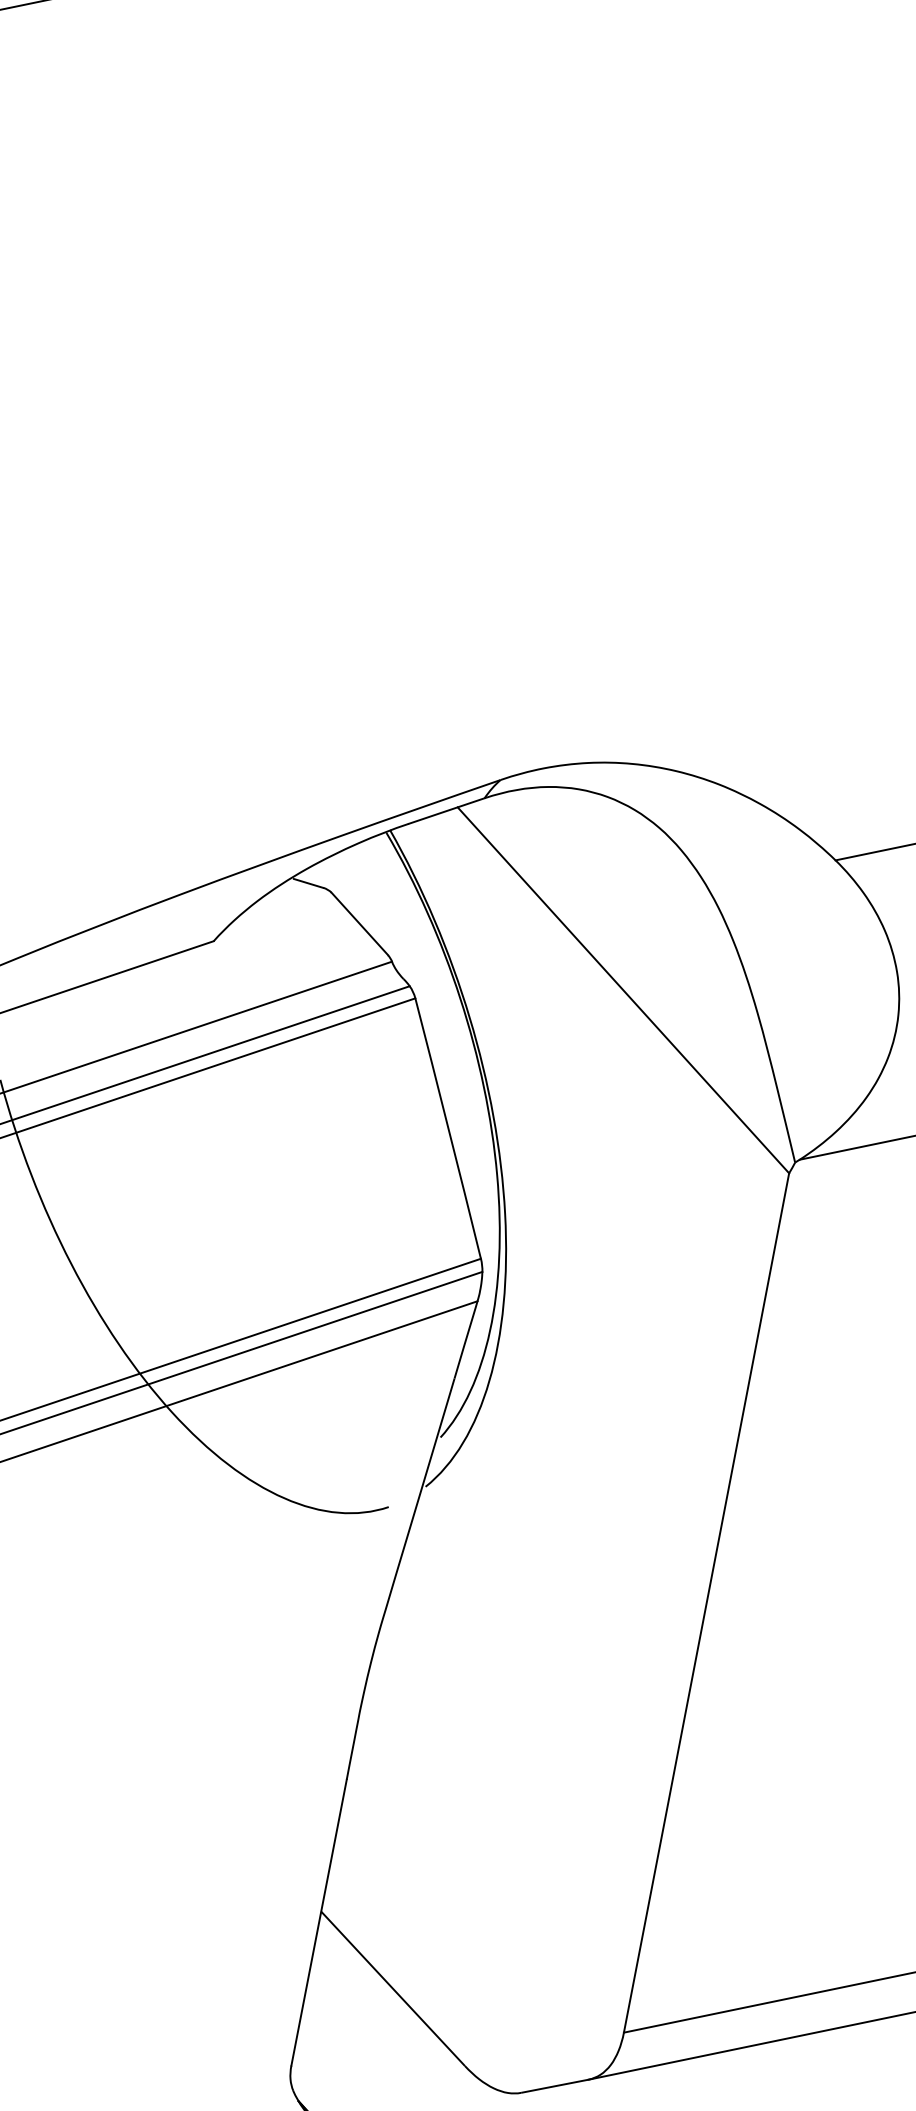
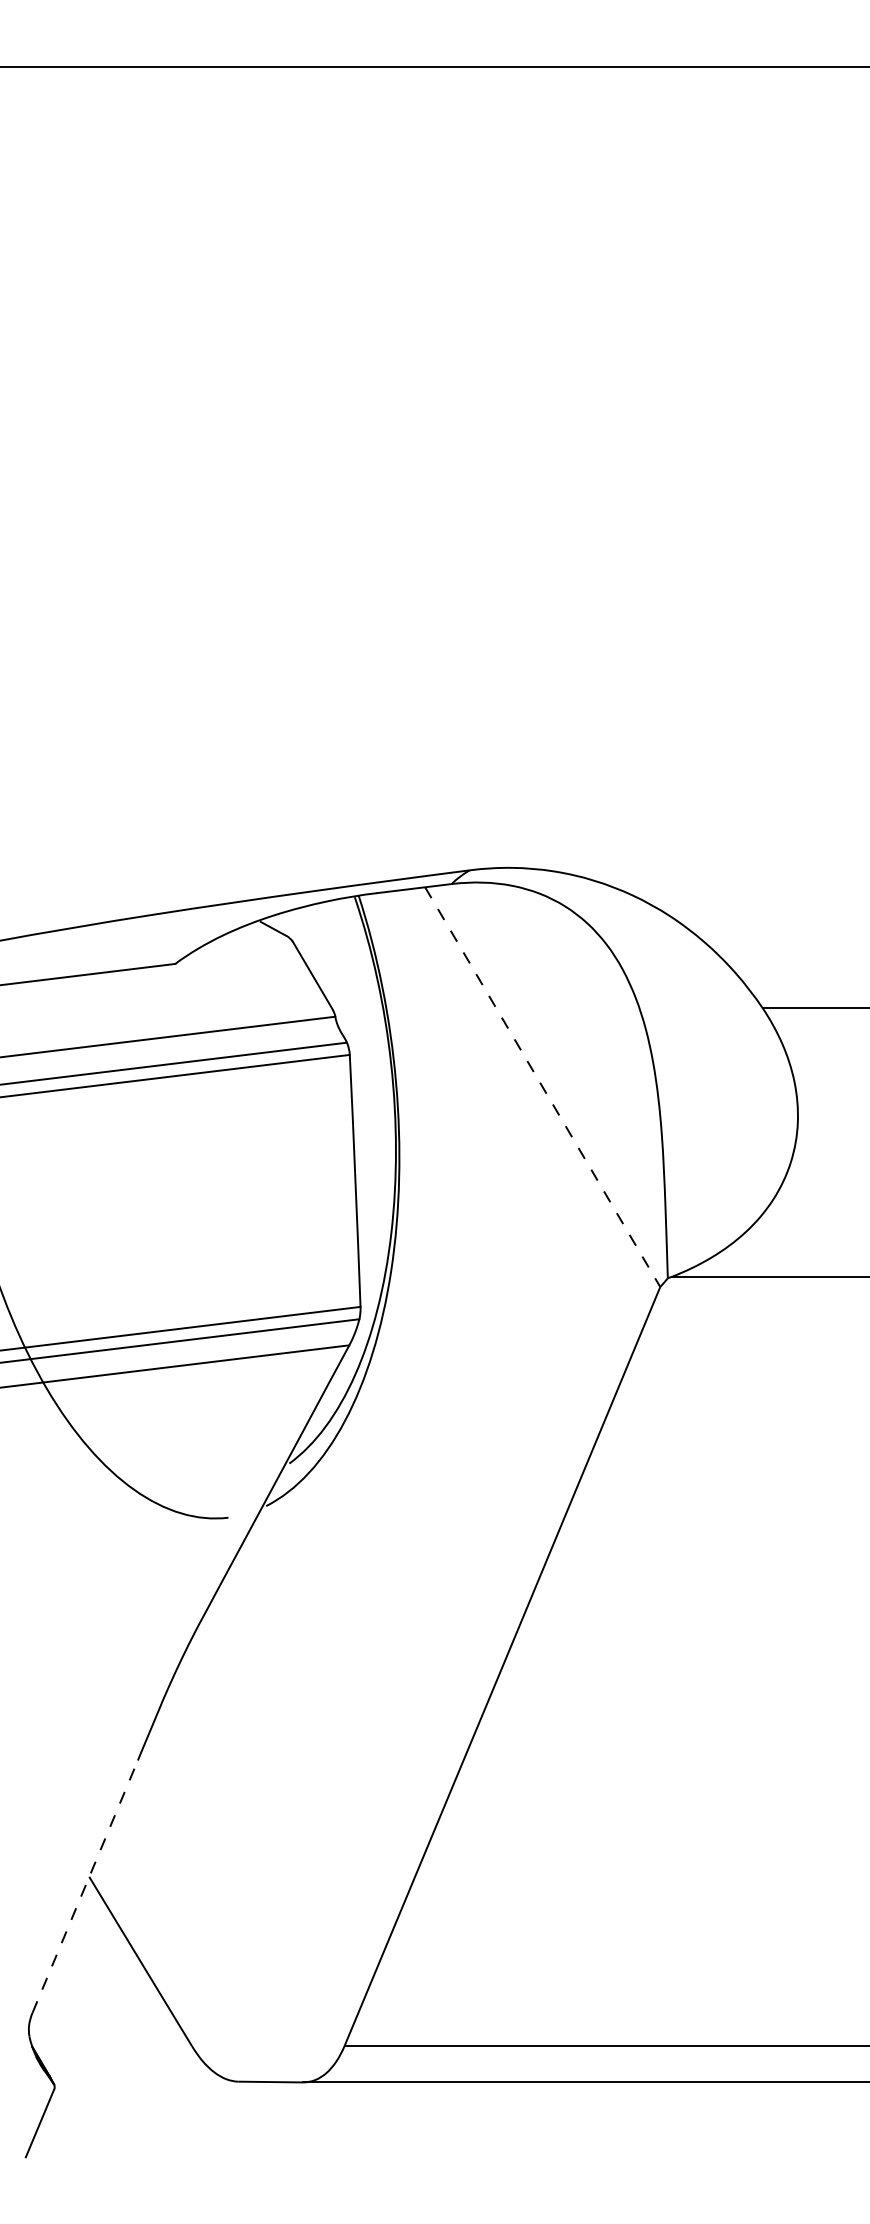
line: (623, 990) -> (542, 1087), solid -> dashed
line: (319, 1922) -> (85, 1886), solid -> dashed

